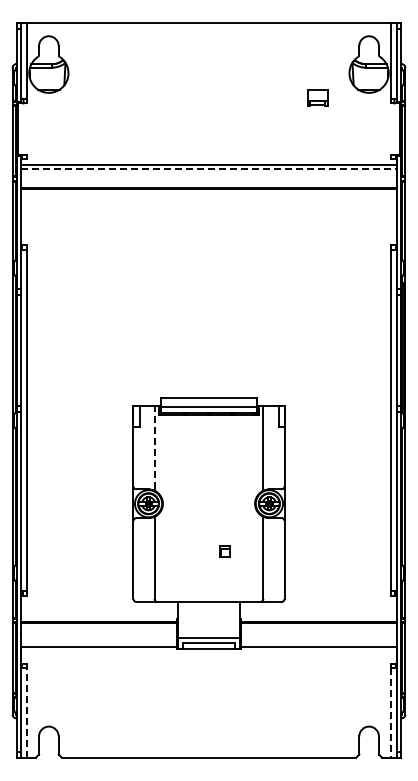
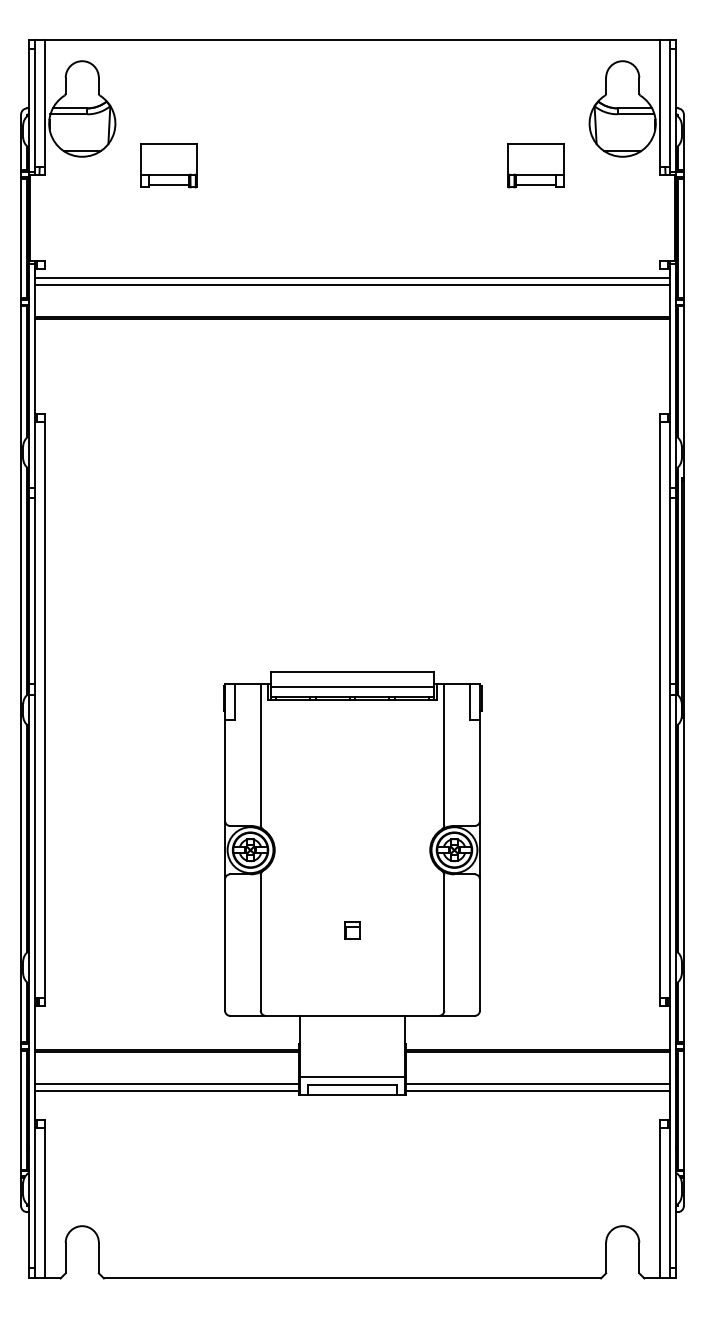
part: (100, 97) -> (169, 164), added
part: (317, 97) -> (535, 164), size x1.67
line: (209, 169) -> (353, 286), dashed -> solid
line: (154, 447) -> (260, 755), dashed -> solid
part: (224, 551) -> (351, 930), moved
line: (98, 642) -> (166, 1084), added
line: (318, 642) -> (537, 1084), added
line: (26, 713) -> (44, 1204), dashed -> solid
line: (391, 713) -> (660, 1204), dashed -> solid

